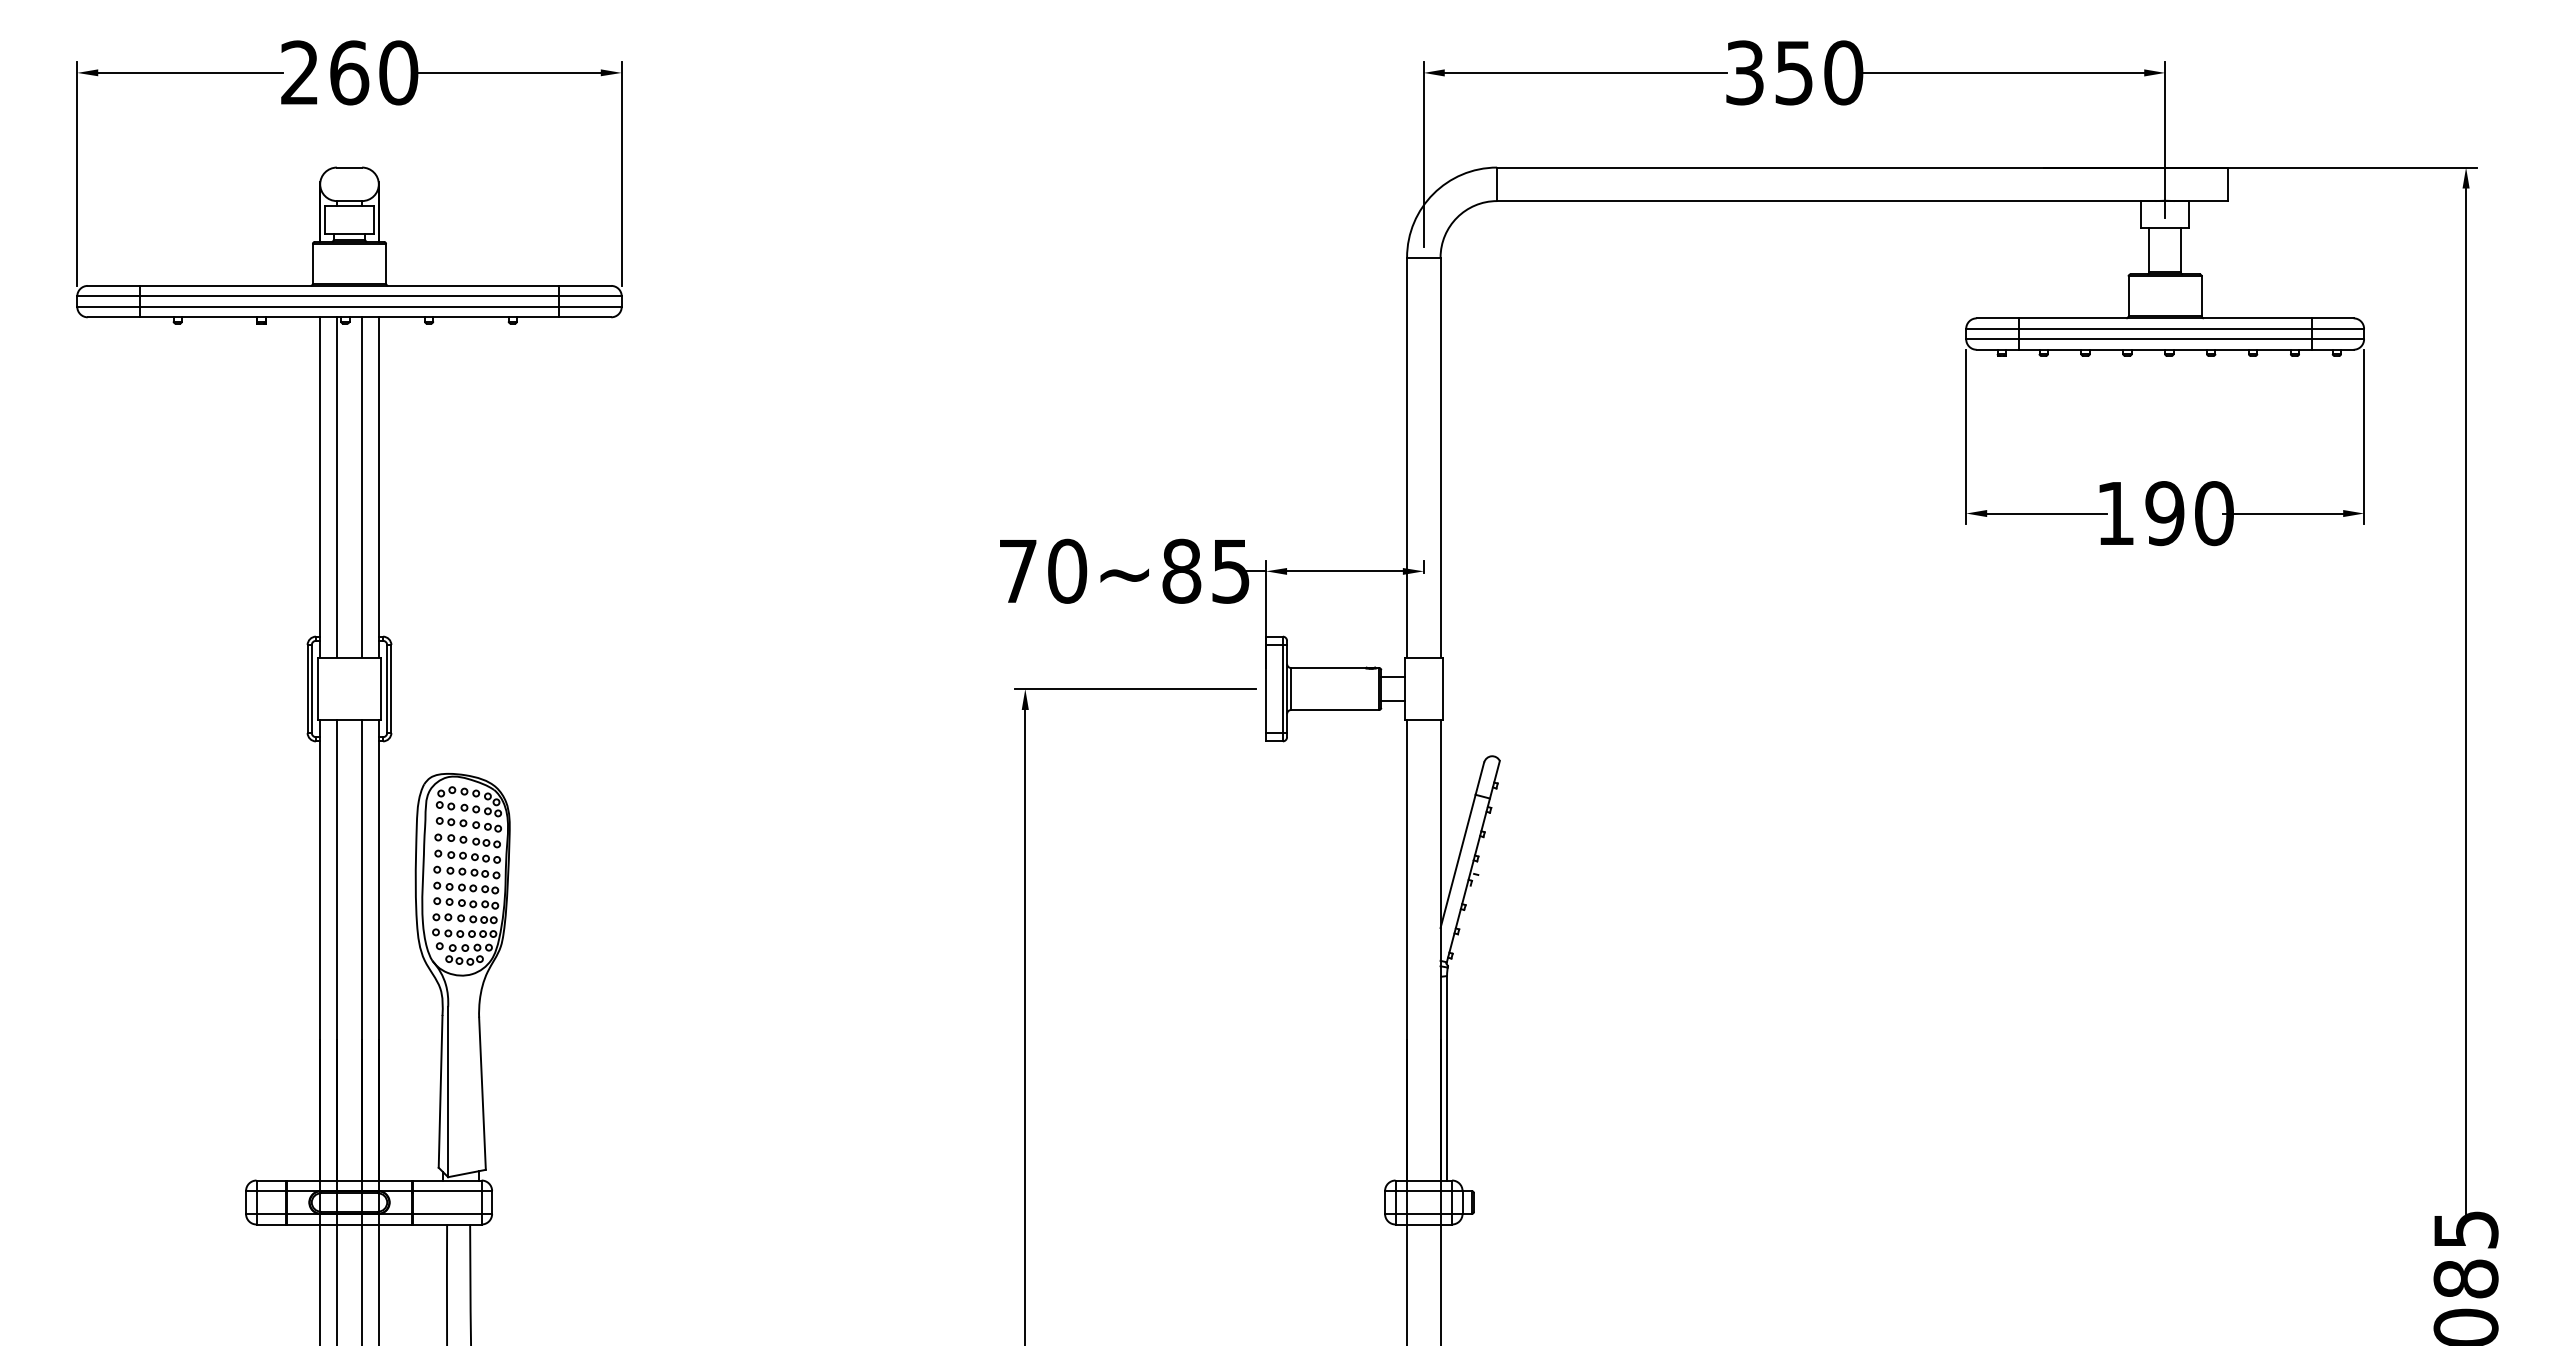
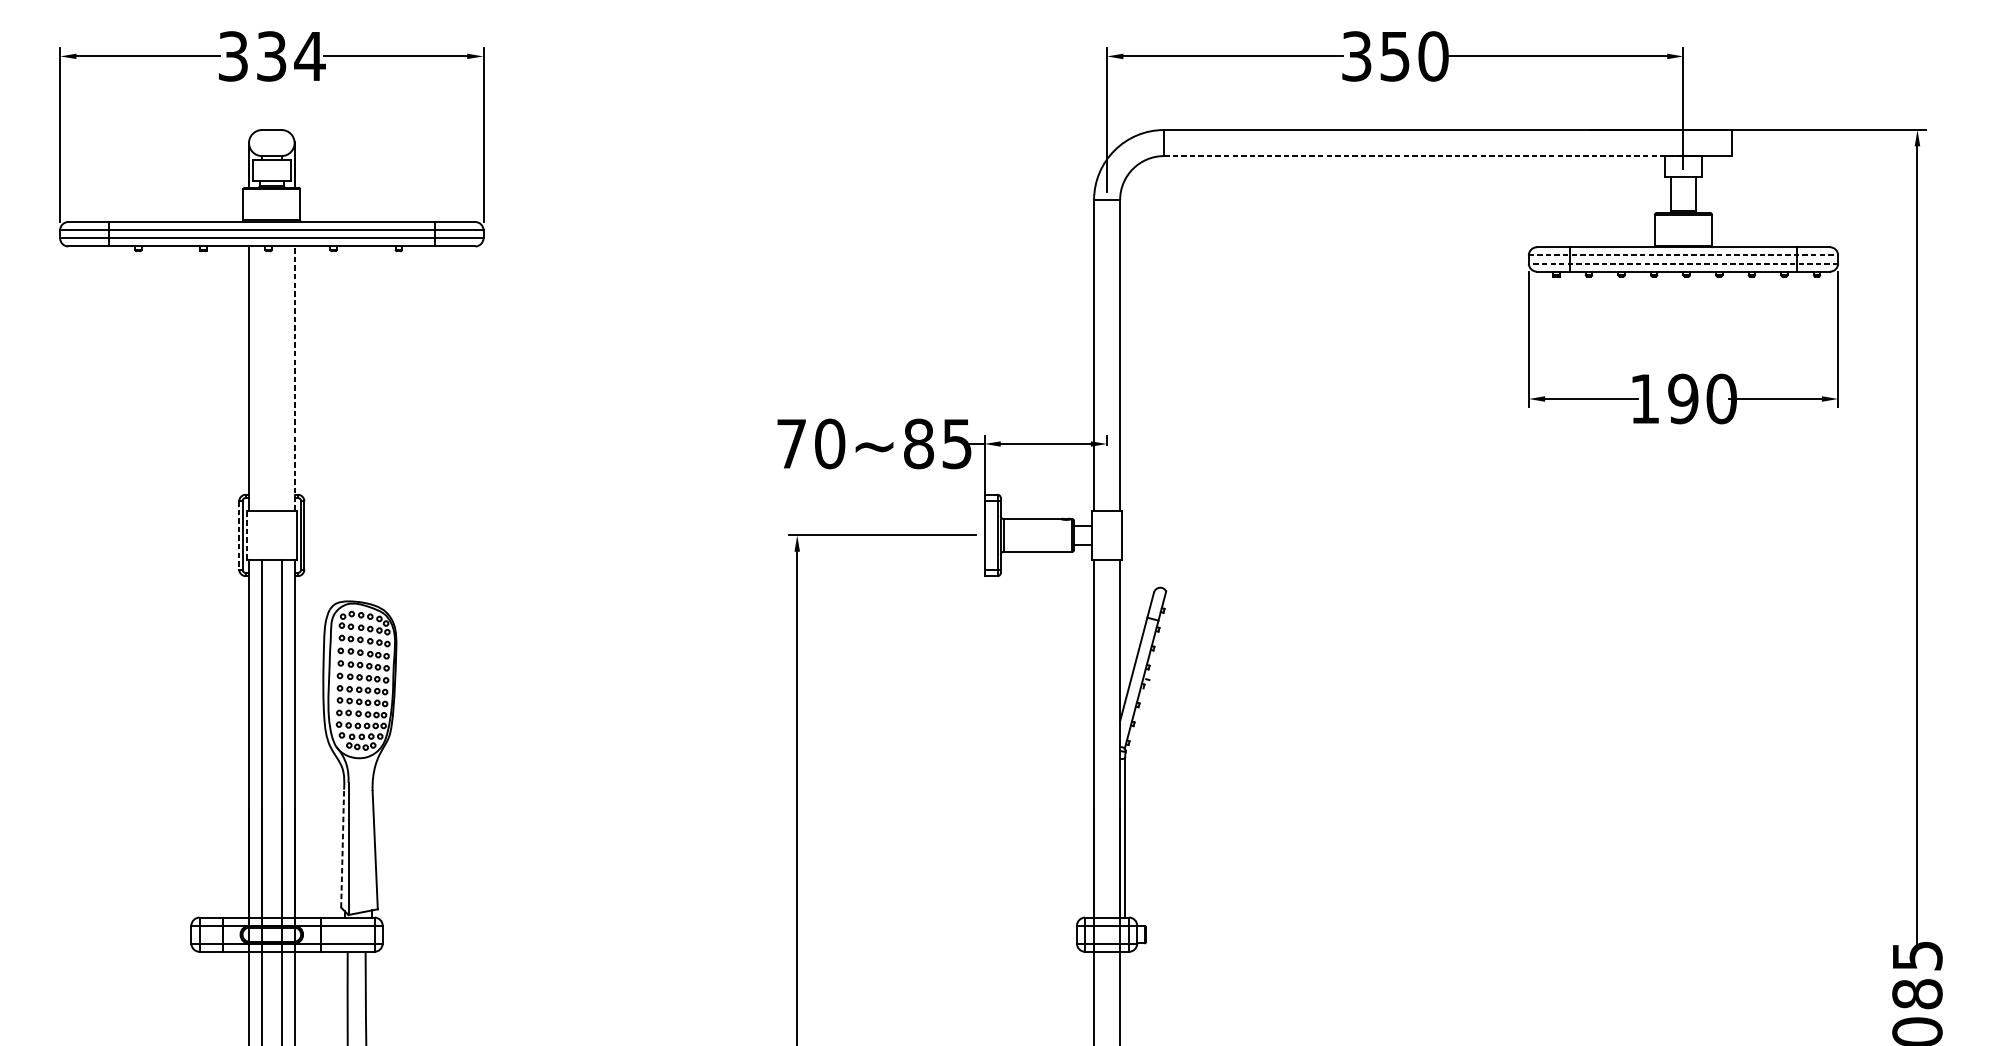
text: (350, 72) -> (272, 56), 260 -> 334
line: (1826, 201) -> (1420, 156), solid -> dashed
line: (2165, 328) -> (1683, 255), solid -> dashed
line: (2165, 339) -> (1683, 263), solid -> dashed
line: (336, 486) -> (261, 377), removed
line: (362, 486) -> (281, 377), removed
line: (378, 487) -> (294, 378), solid -> dashed
line: (317, 688) -> (246, 535), solid -> dashed
line: (307, 689) -> (239, 535), solid -> dashed
line: (440, 1091) -> (342, 848), solid -> dashed

